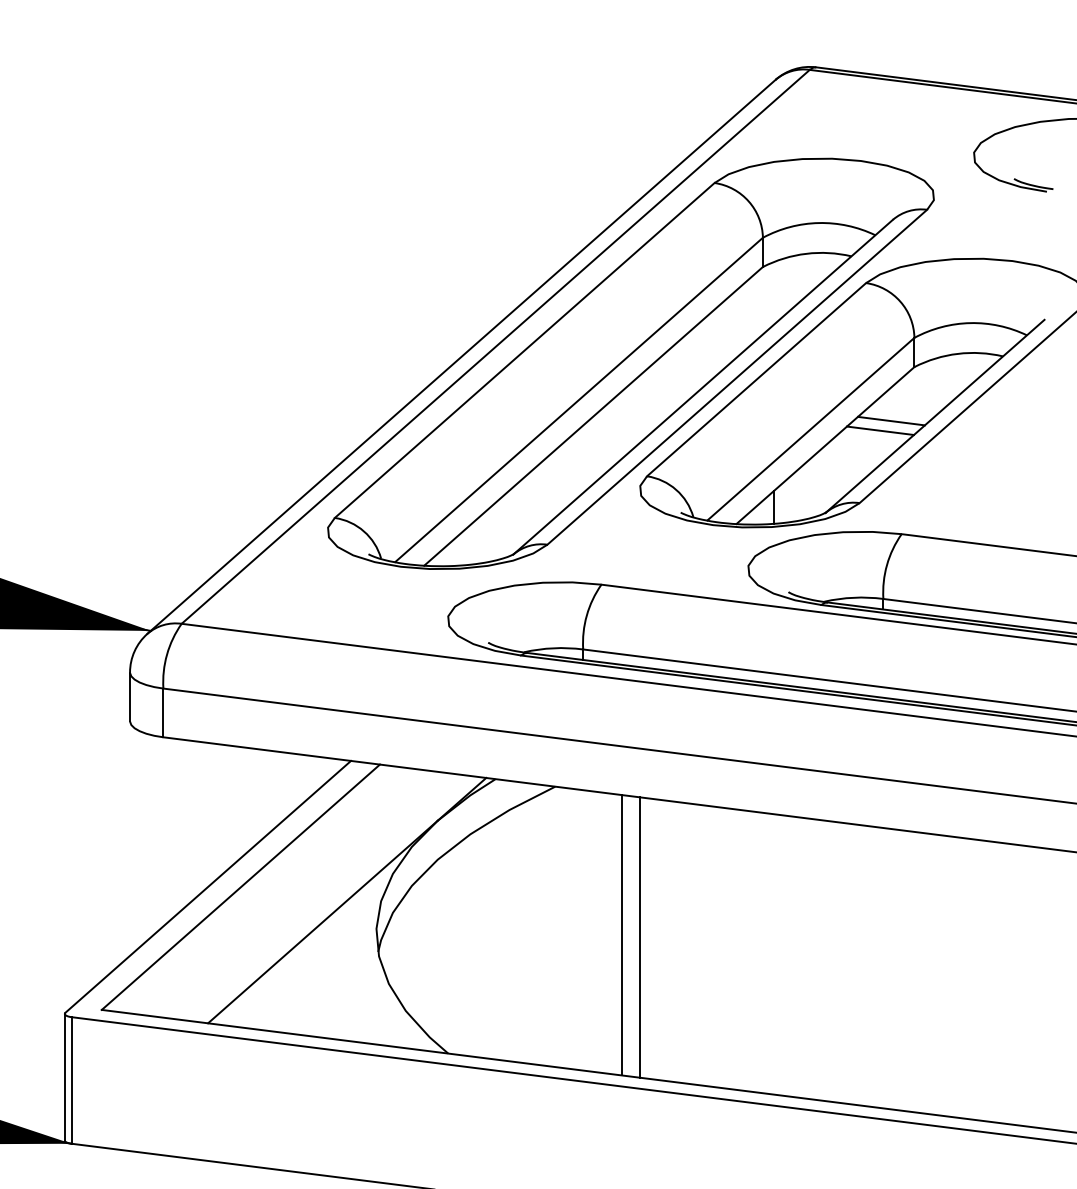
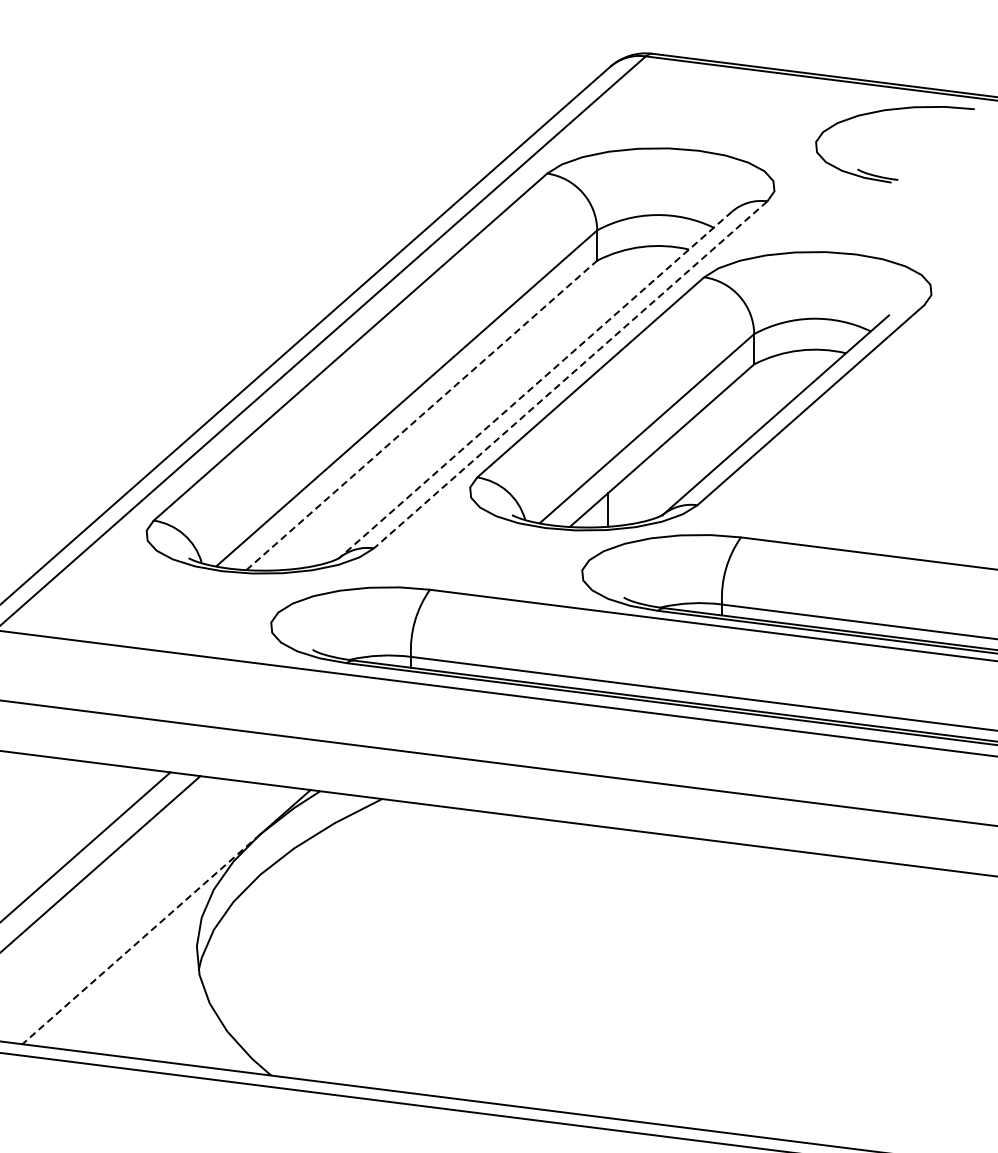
line: (736, 377) -> (569, 375), solid -> dashed
line: (702, 387) -> (534, 385), solid -> dashed
line: (593, 416) -> (421, 415), solid -> dashed
line: (890, 420) -> (729, 419), removed
line: (879, 430) -> (718, 430), removed
line: (322, 922) -> (140, 939), solid -> dashed
line: (621, 935) -> (450, 953), removed
line: (639, 937) -> (469, 955), removed

